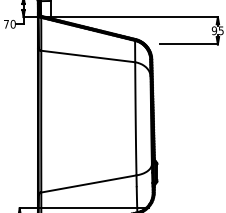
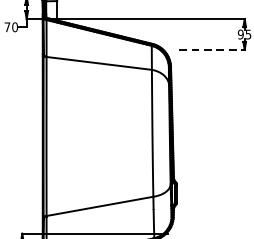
line: (189, 44) -> (212, 49), solid -> dashed

